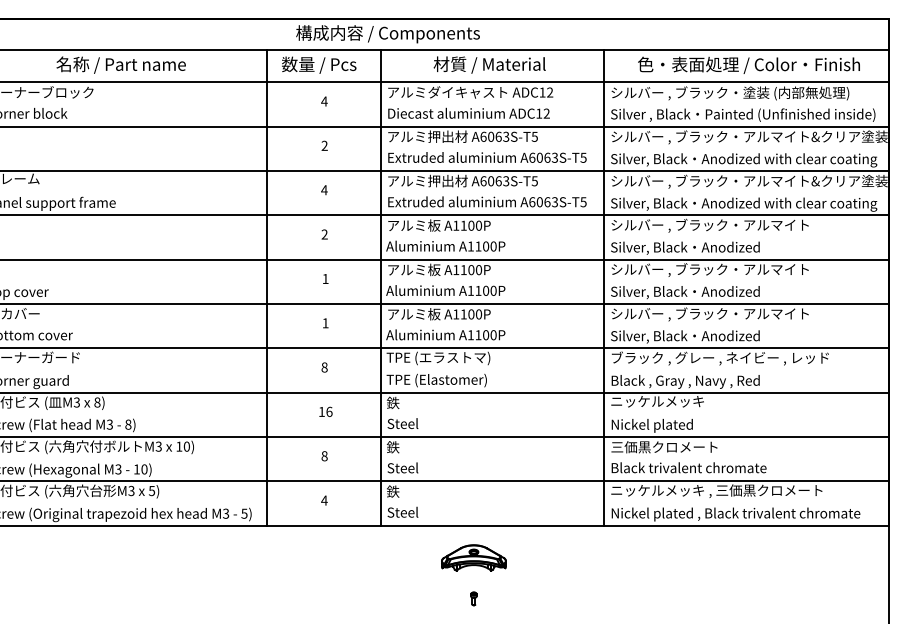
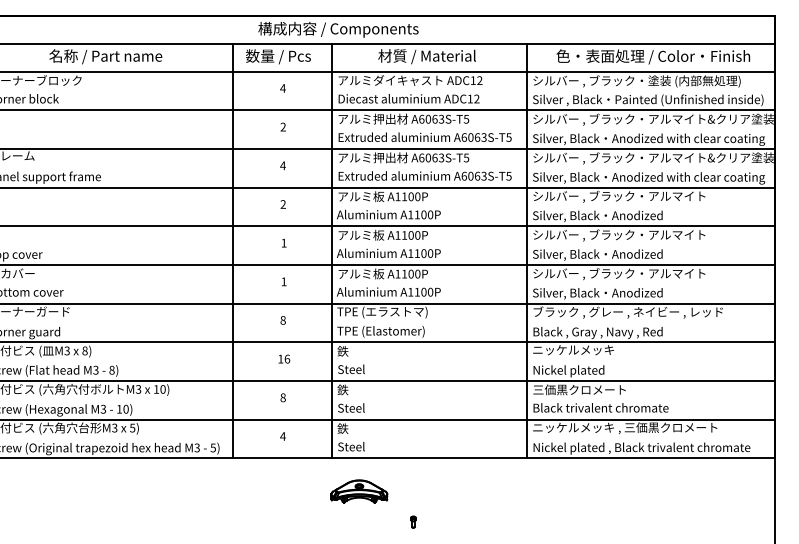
part: (474, 557) -> (359, 491), moved

